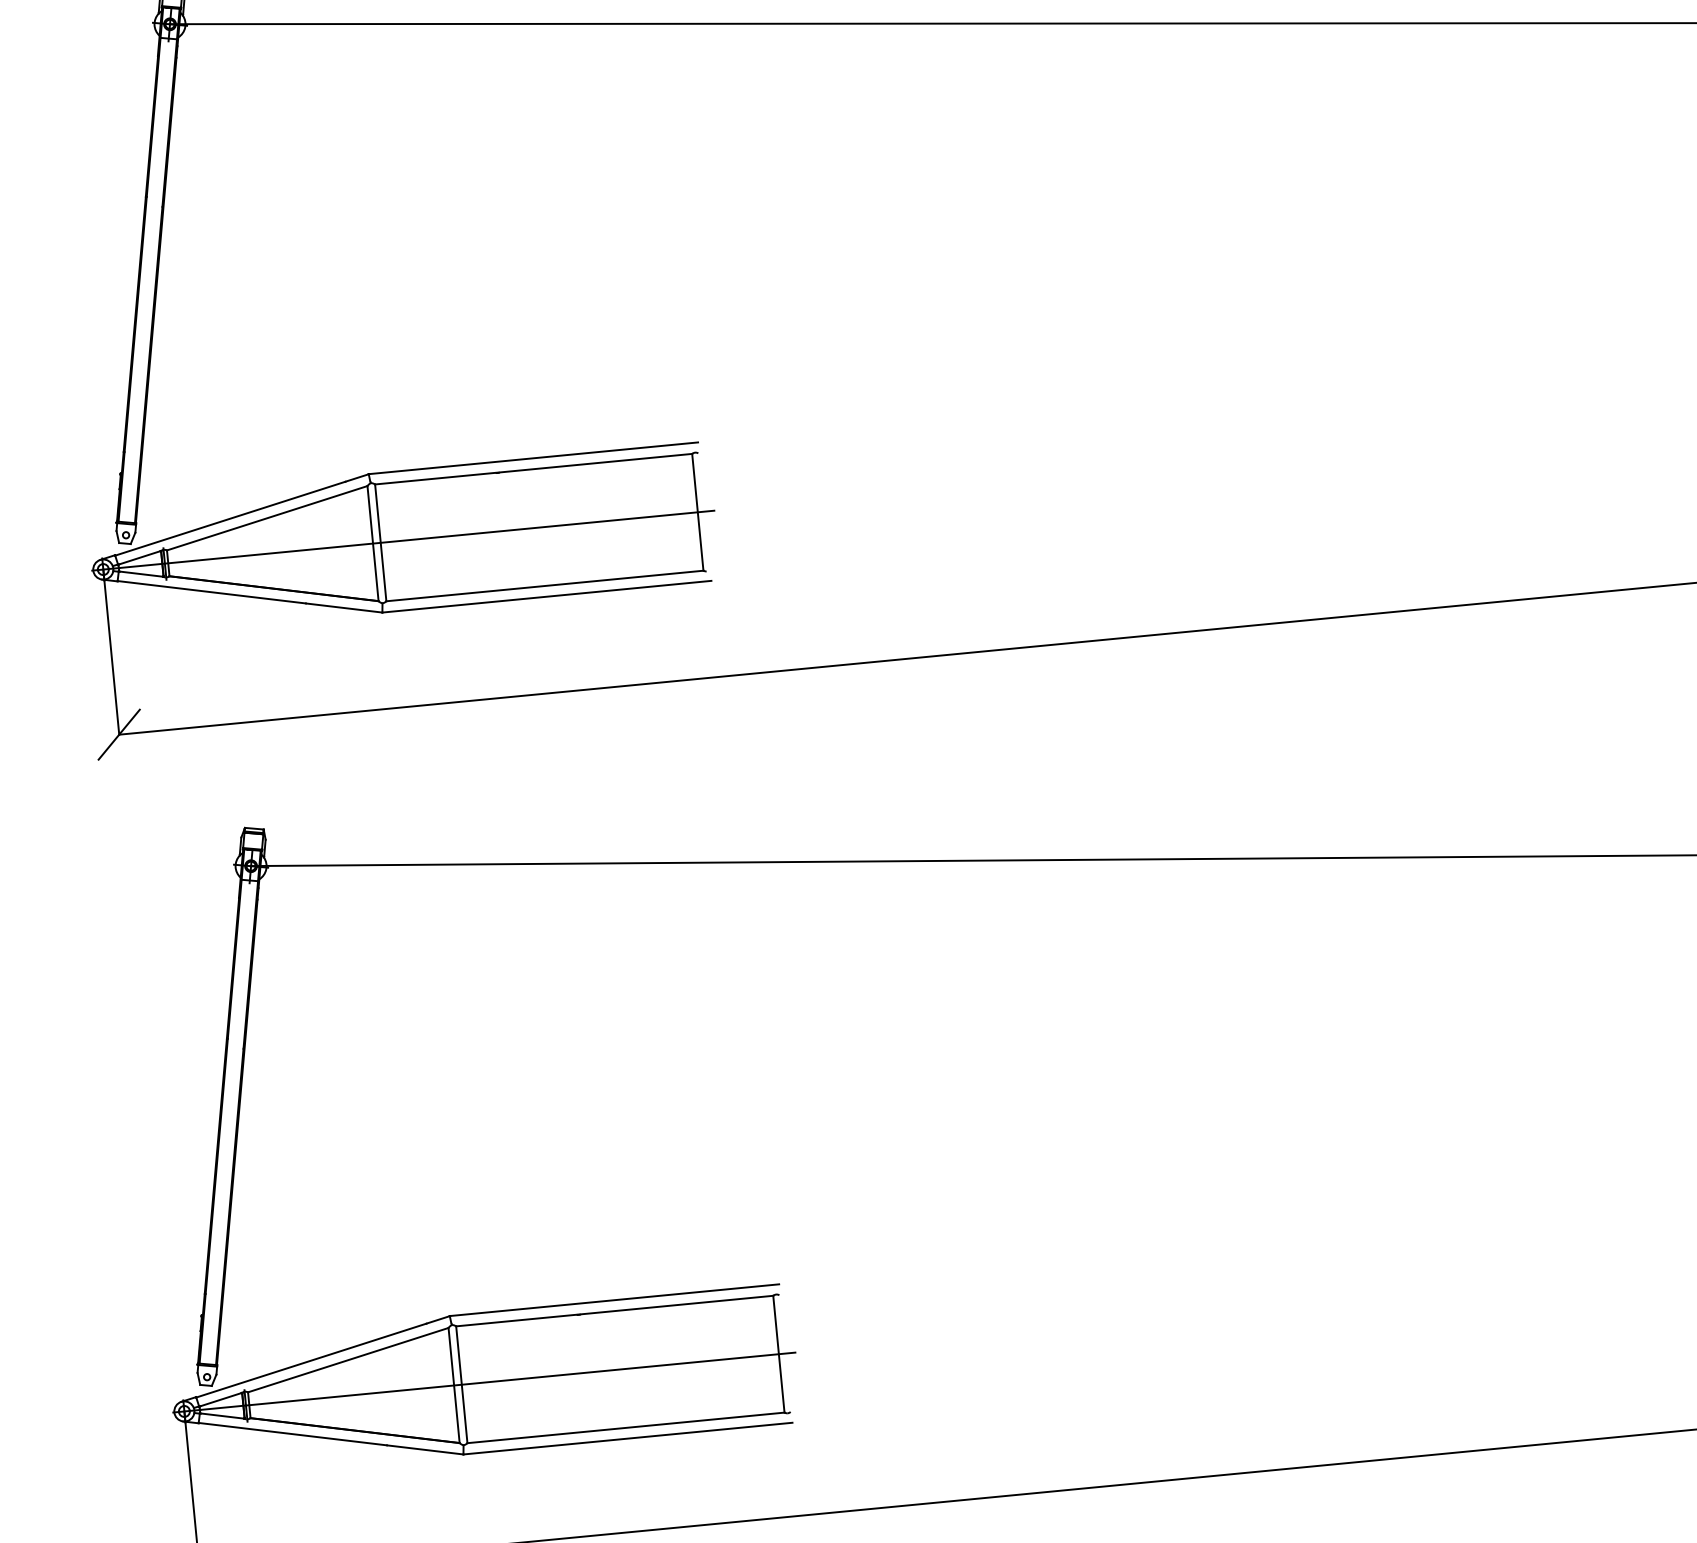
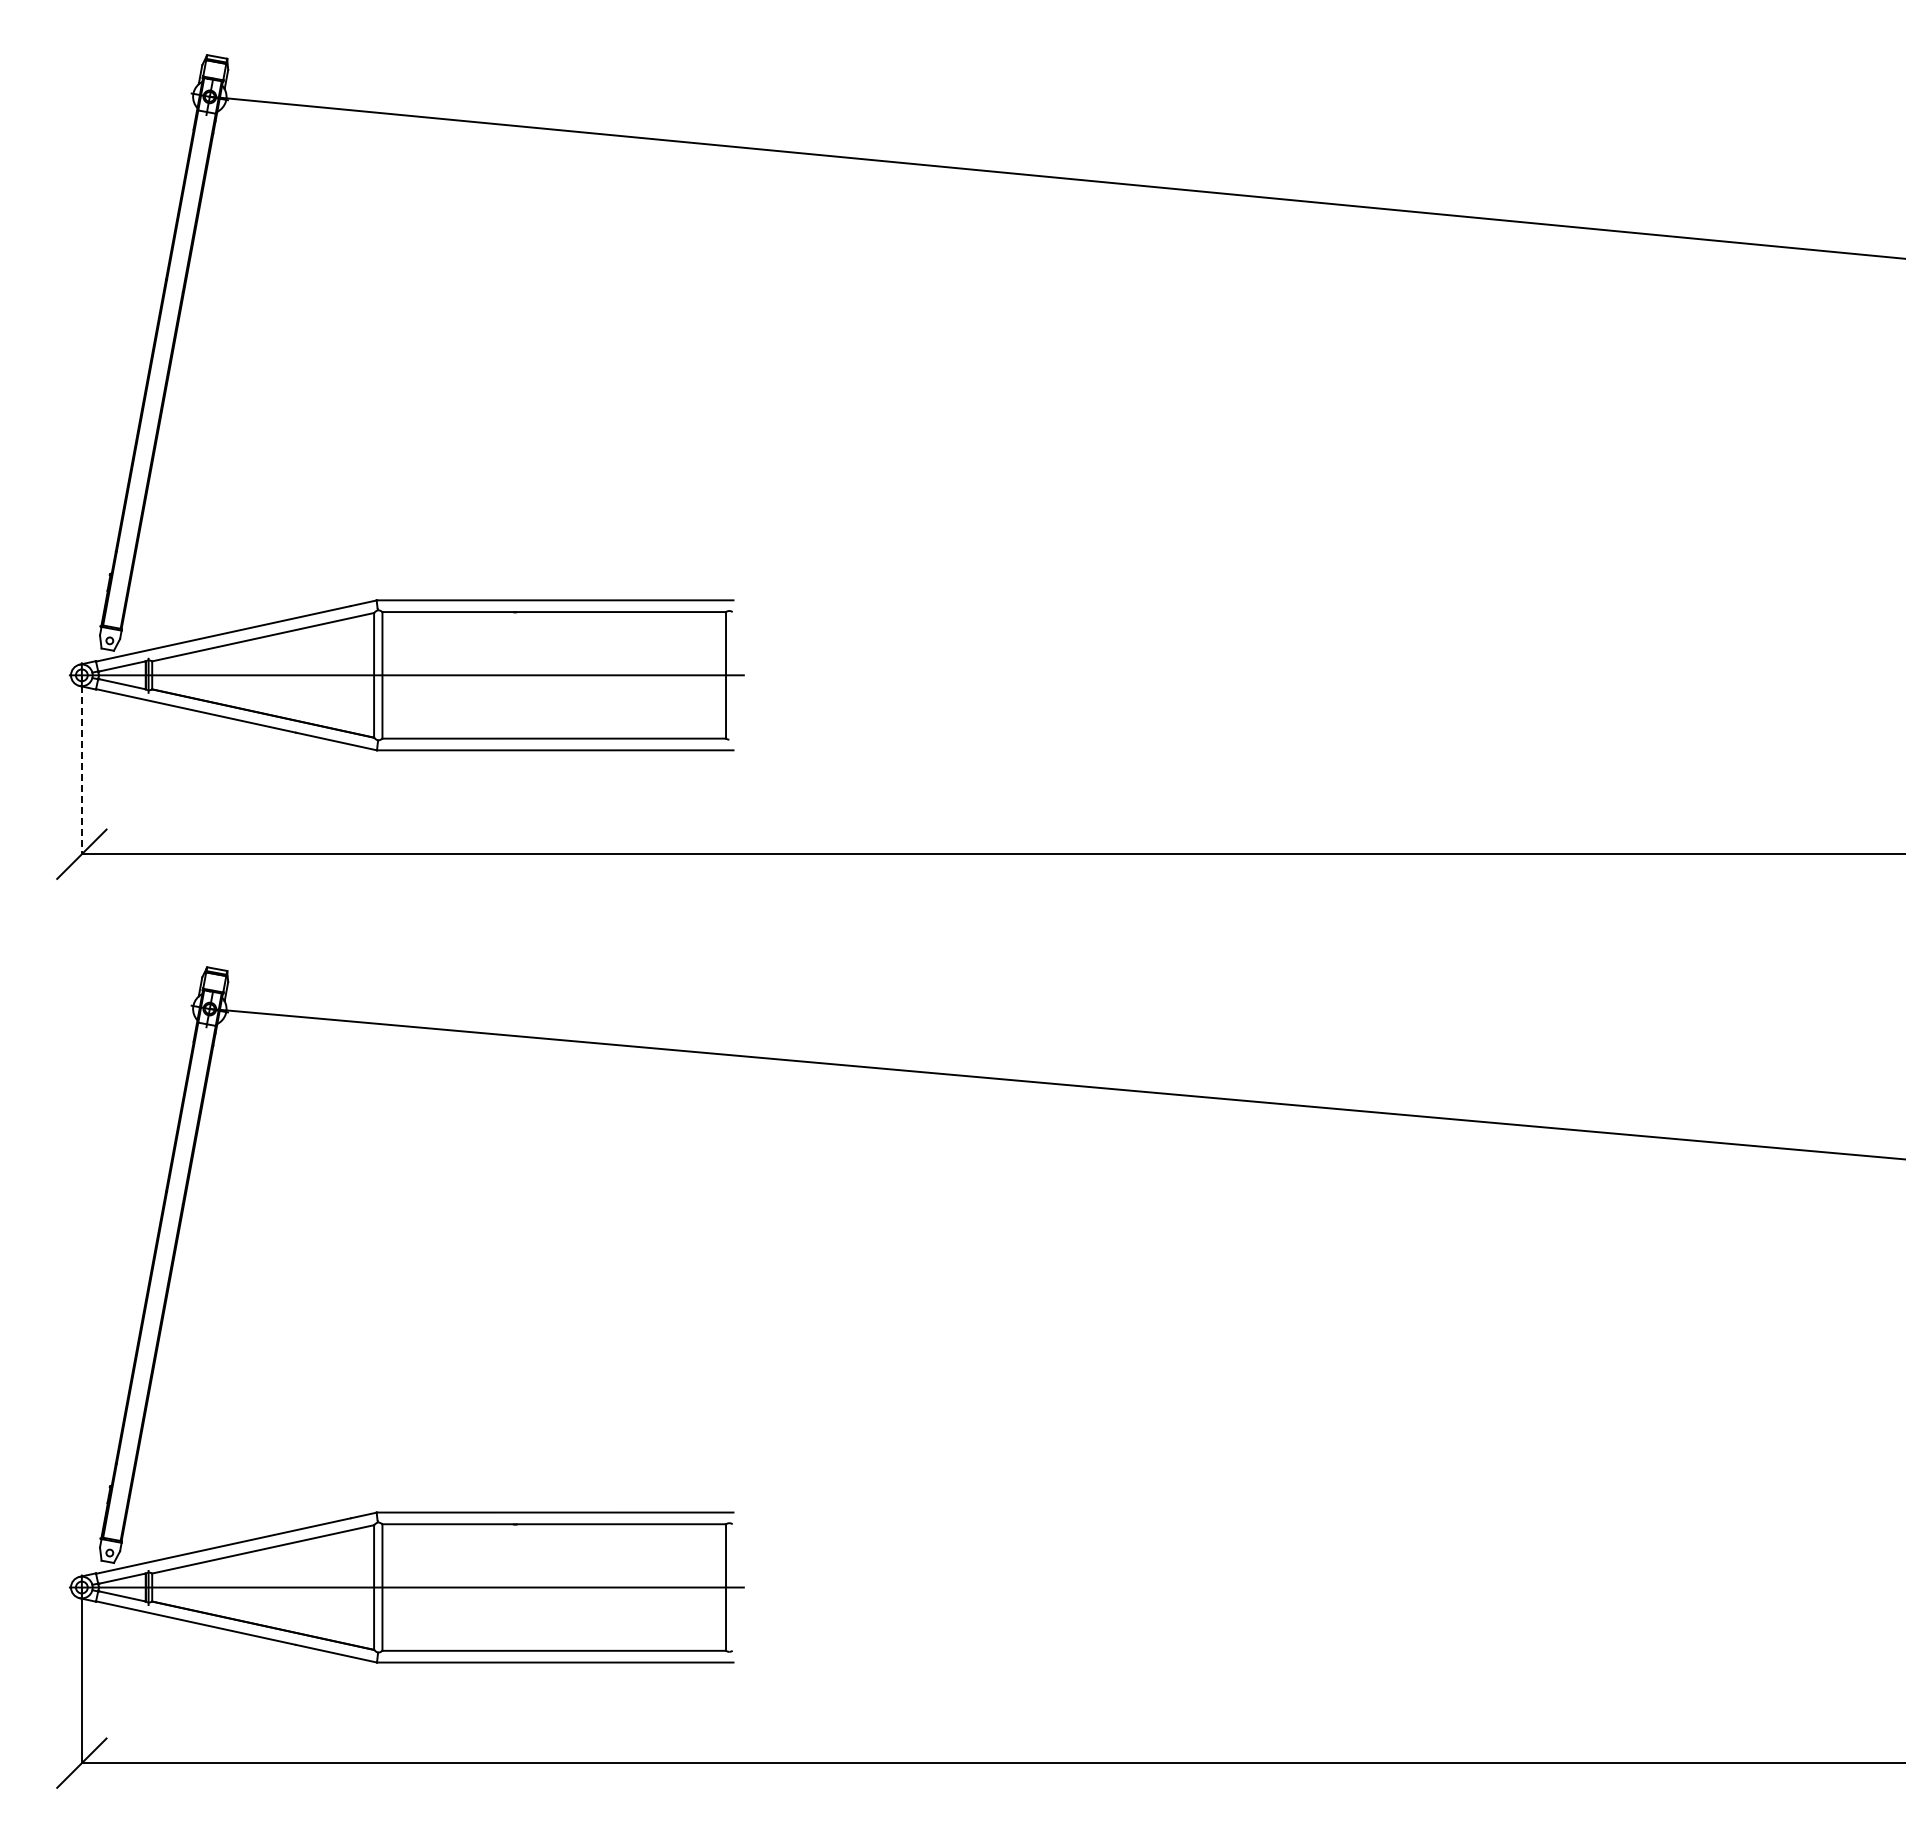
line: (111, 652) -> (81, 765), solid -> dashed

